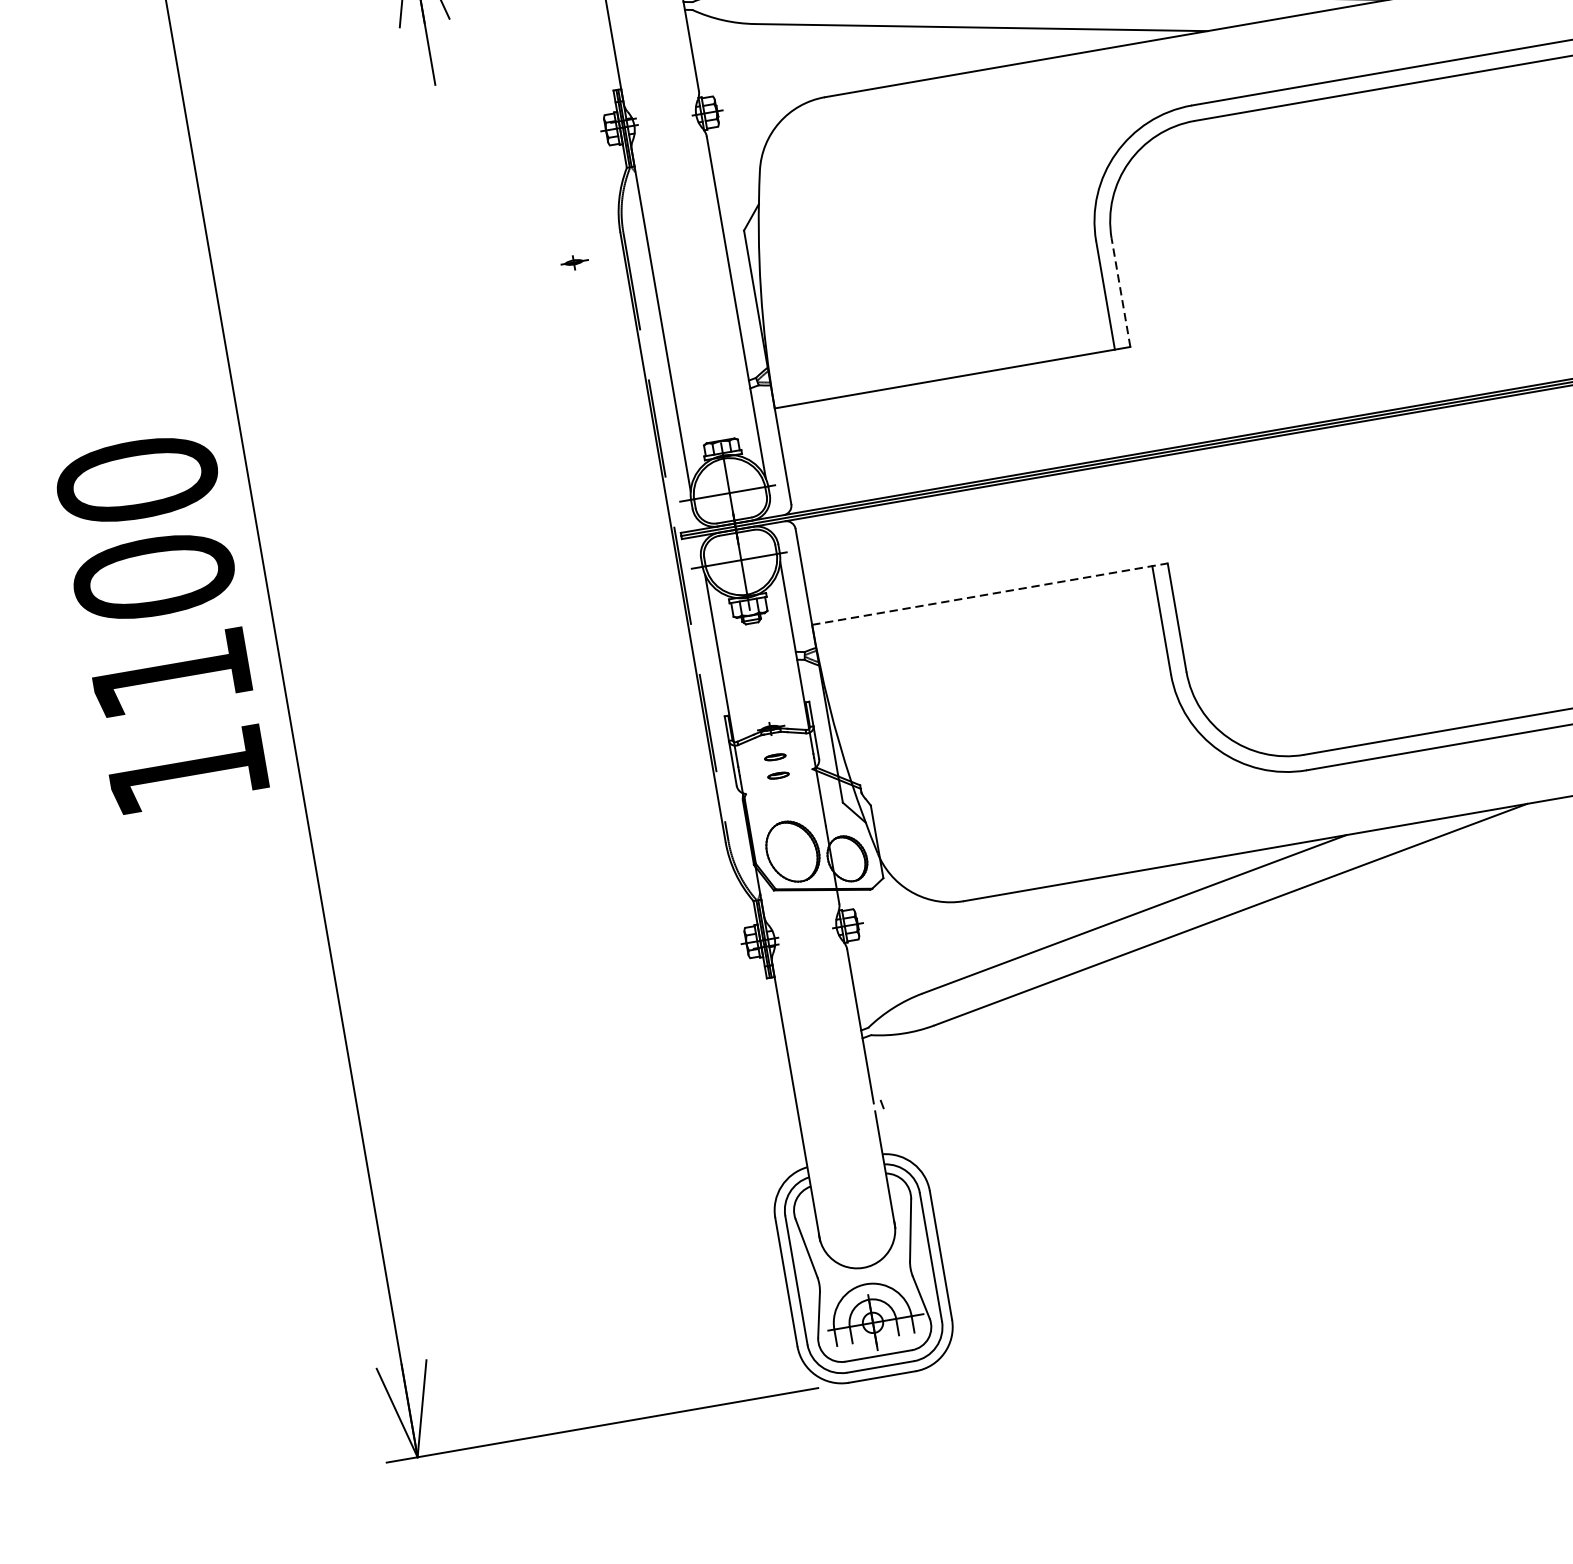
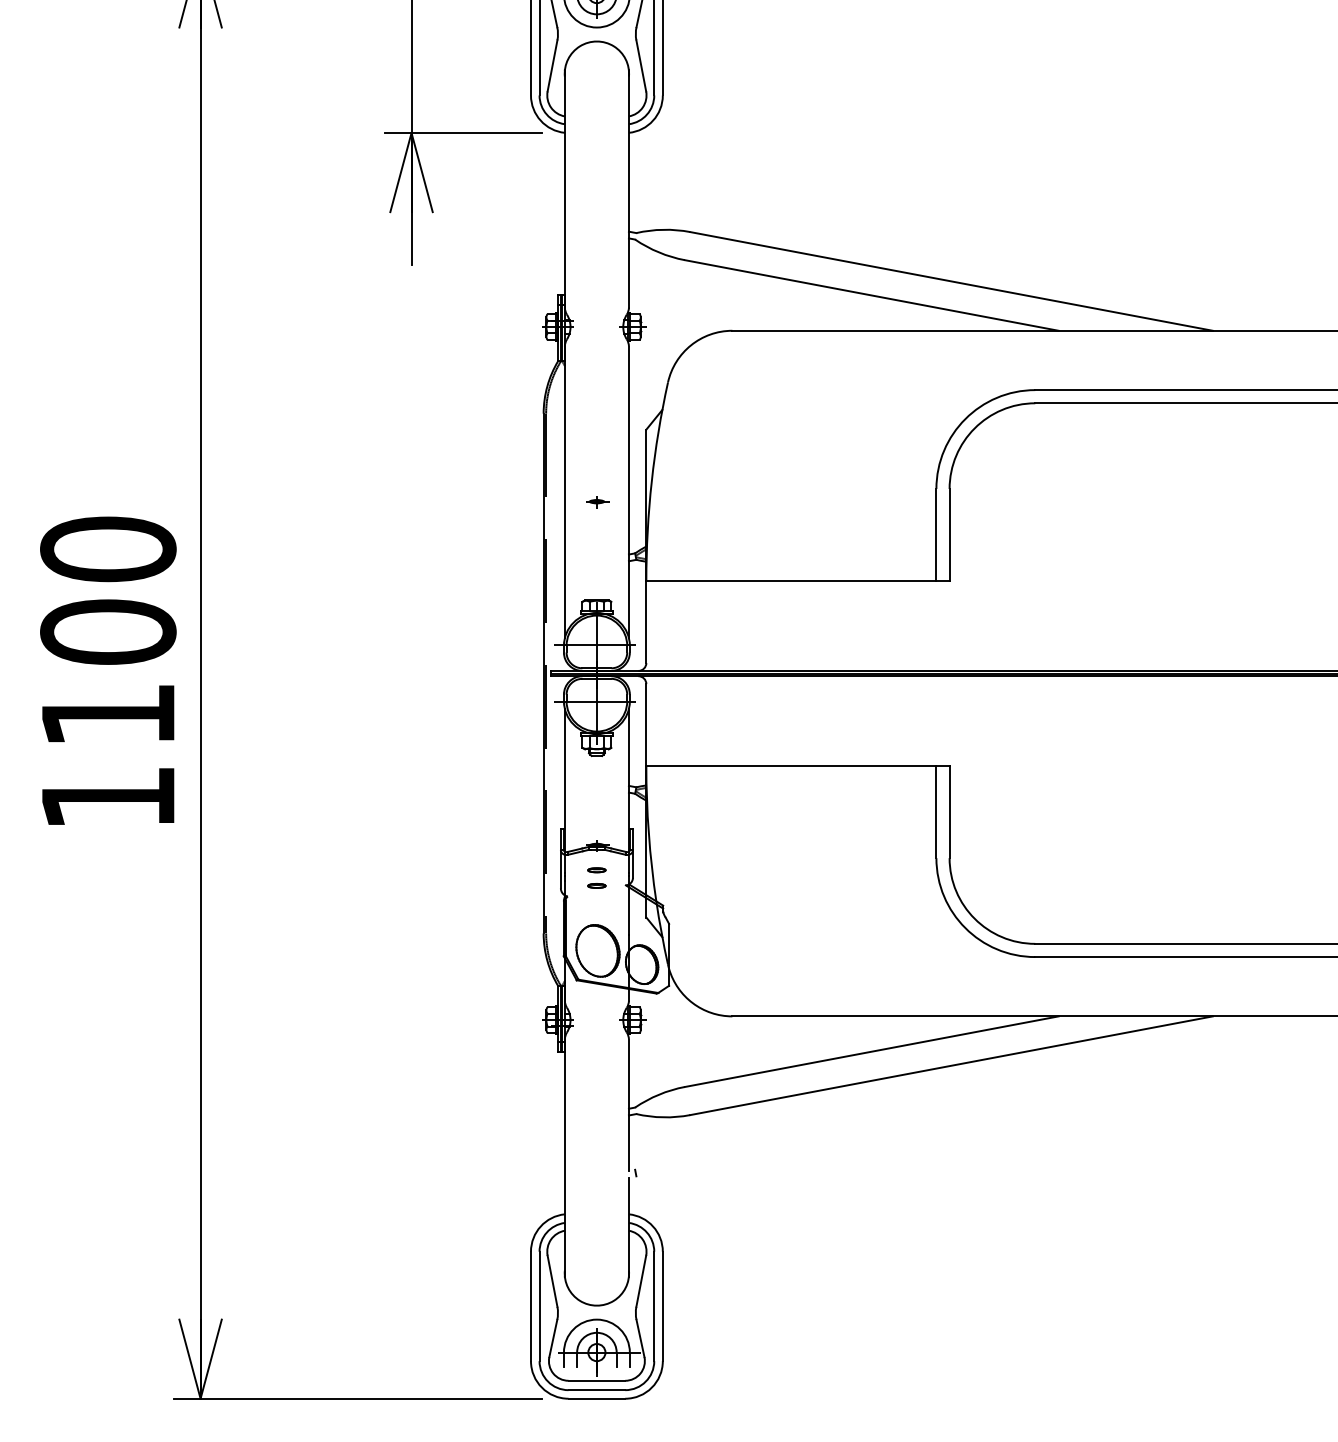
part: (574, 263) -> (597, 502), moved
line: (1120, 292) -> (949, 534), dashed -> solid
line: (989, 593) -> (797, 765), dashed -> solid

